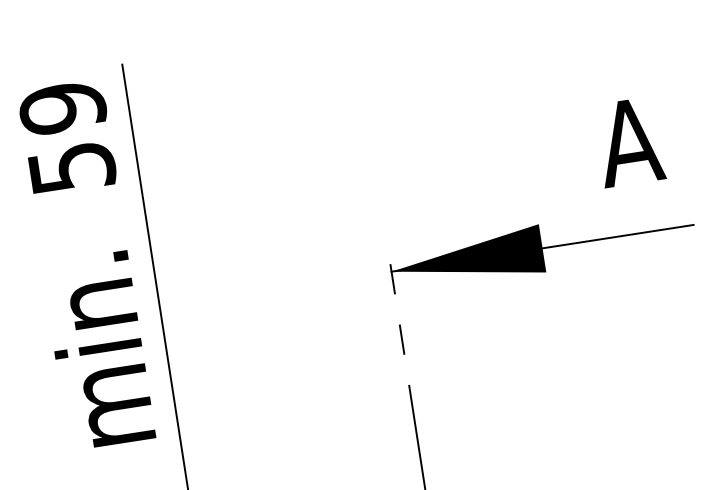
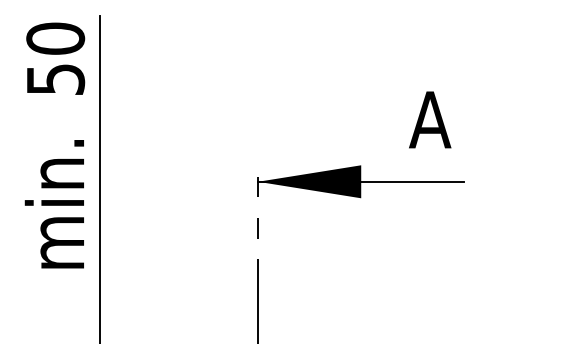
text: (62, 107) -> (55, 38), 59 -> 50

